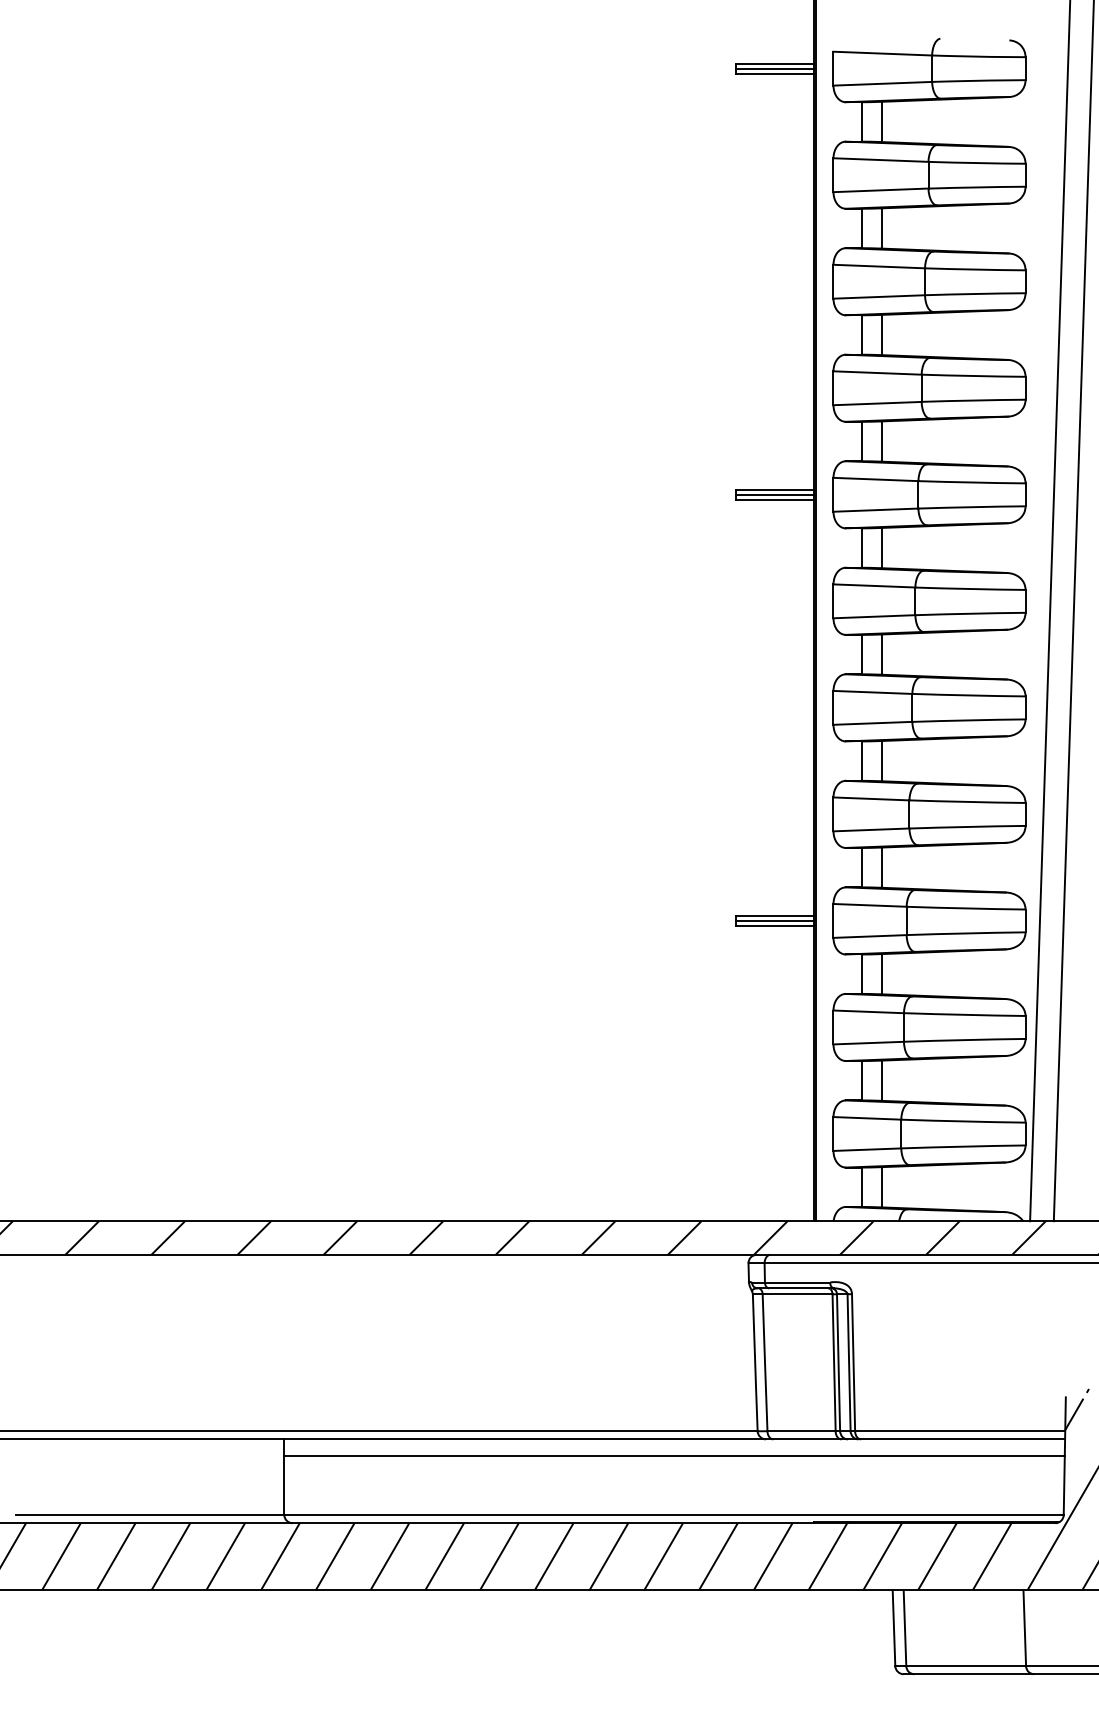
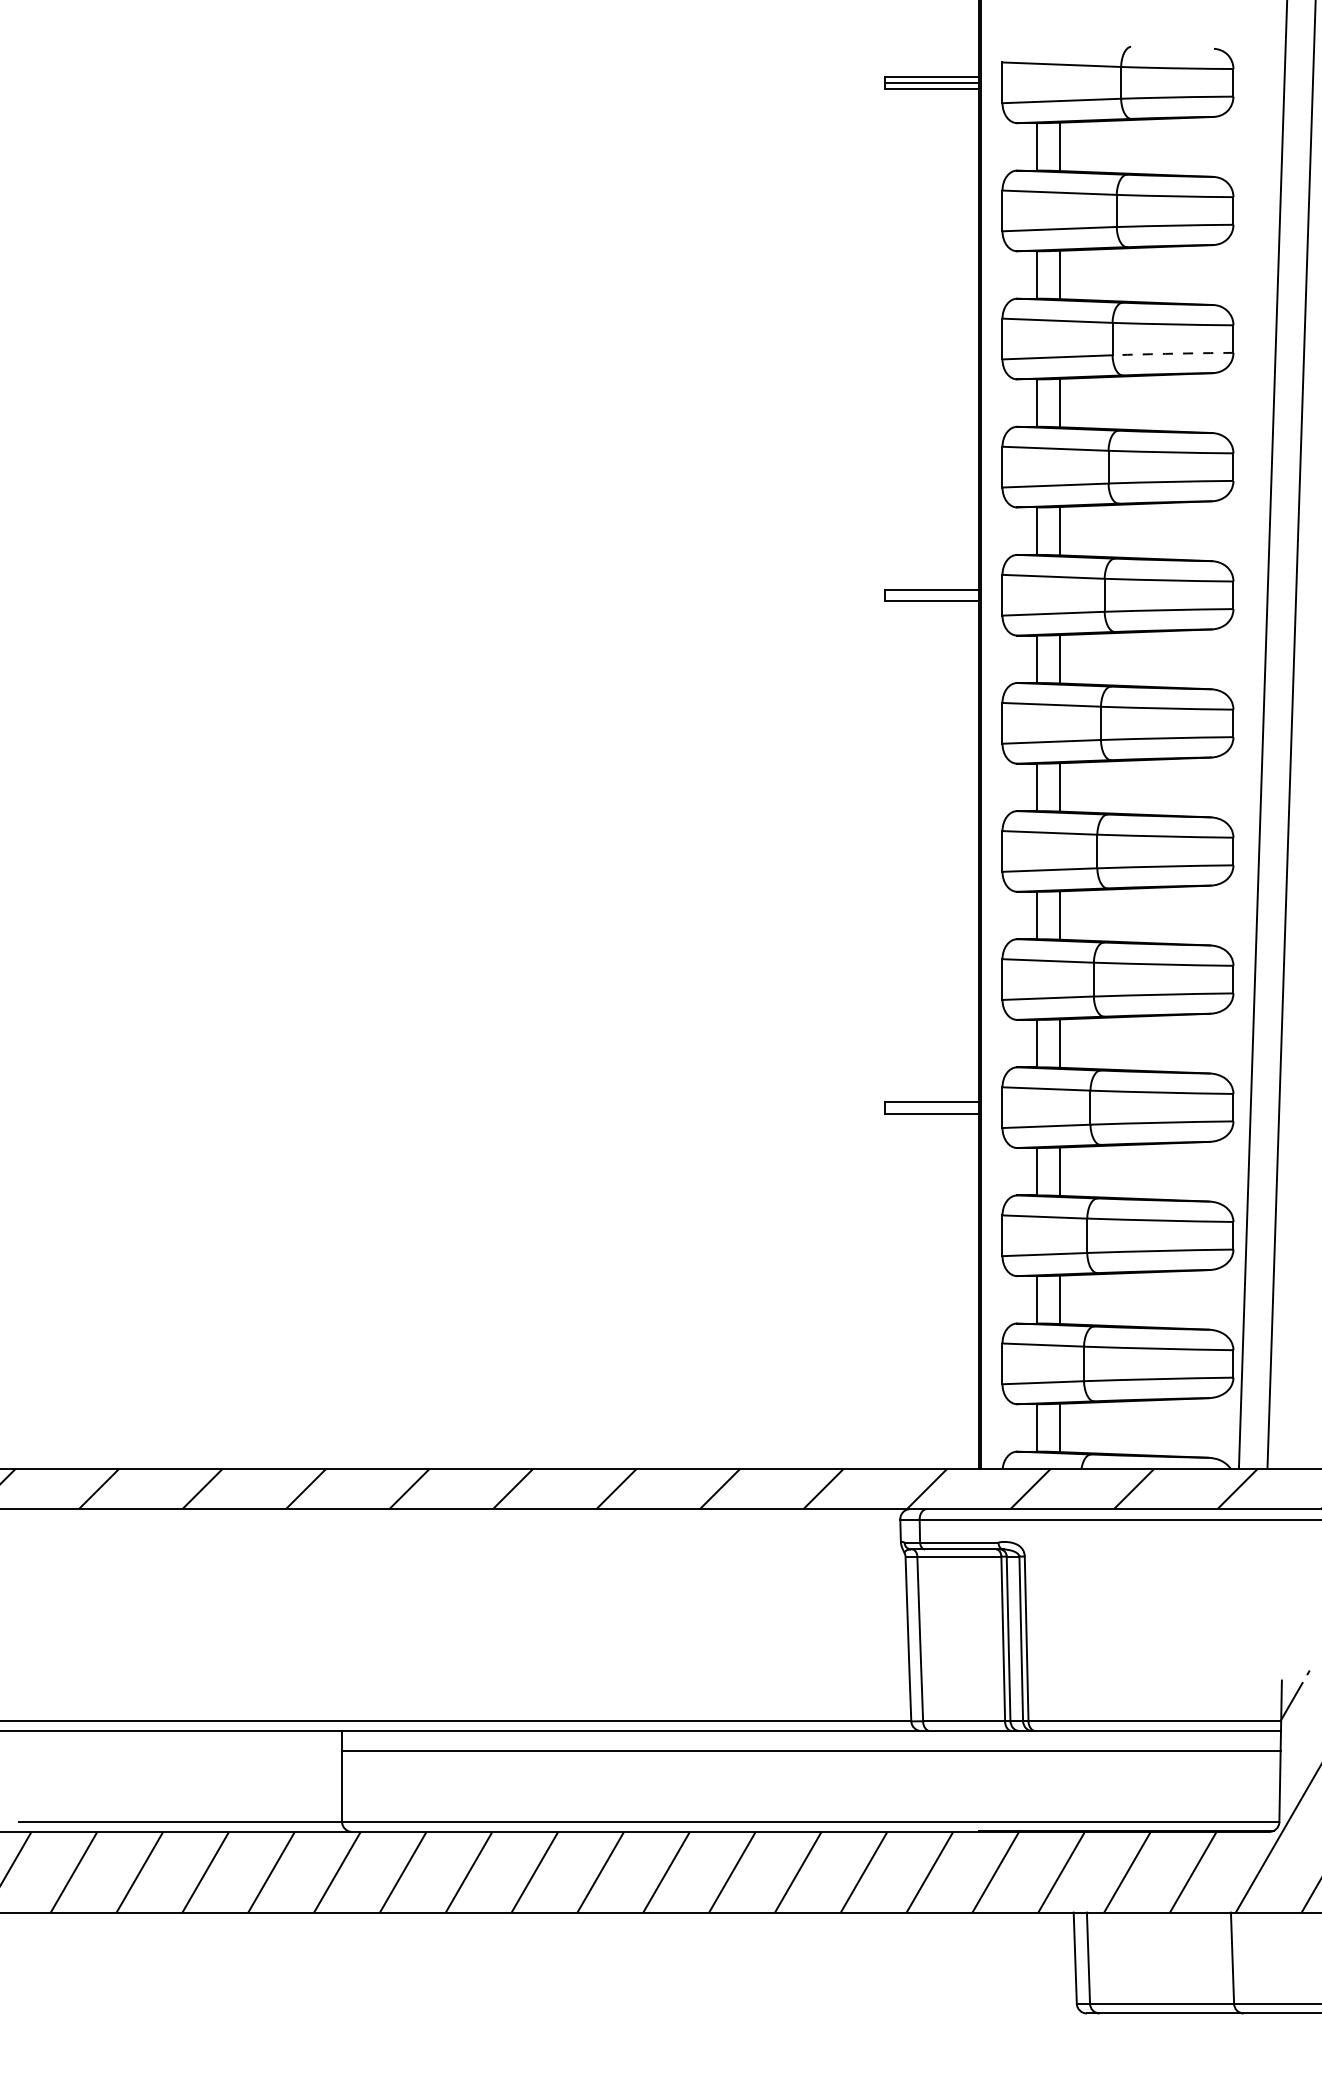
arc: (975, 293) -> (1173, 353), solid -> dashed
line: (774, 494) -> (931, 594), removed
line: (774, 920) -> (931, 1107), removed

